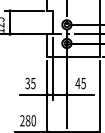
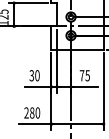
text: (33, 83) -> (37, 75), 35 -> 30
text: (77, 83) -> (81, 75), 45 -> 75

